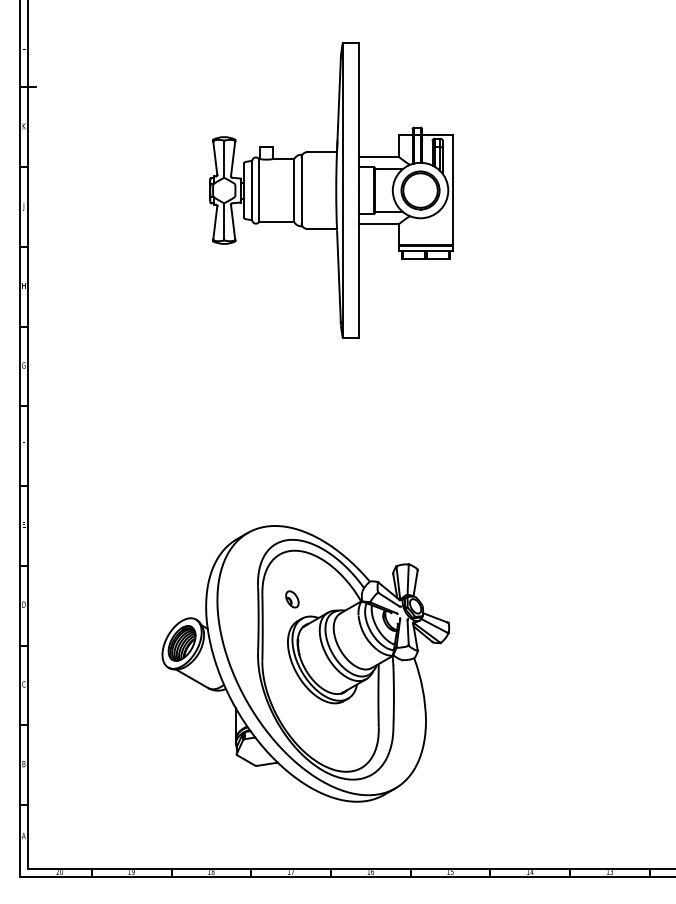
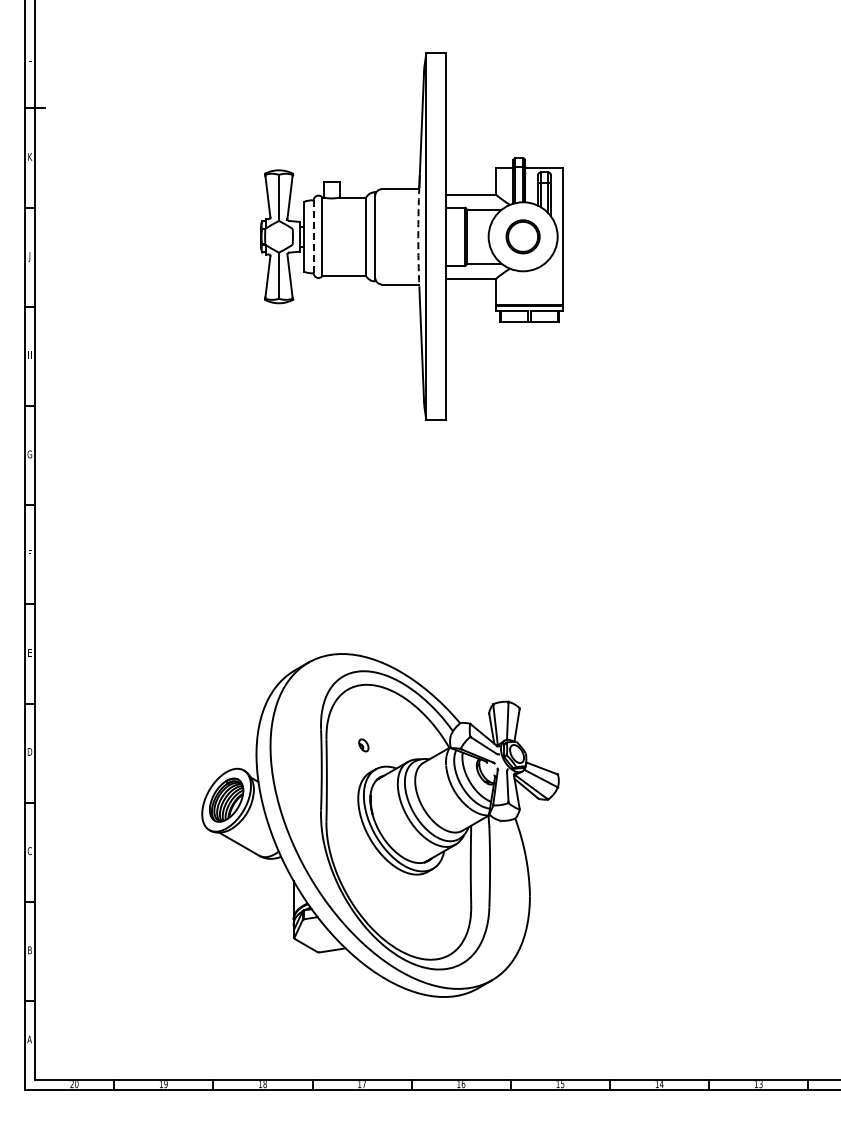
arc: (336, 190) -> (418, 236), solid -> dashed
part: (420, 190) -> (522, 236), size x0.7
line: (251, 191) -> (313, 237), solid -> dashed
part: (292, 599) -> (363, 745), size x0.6

